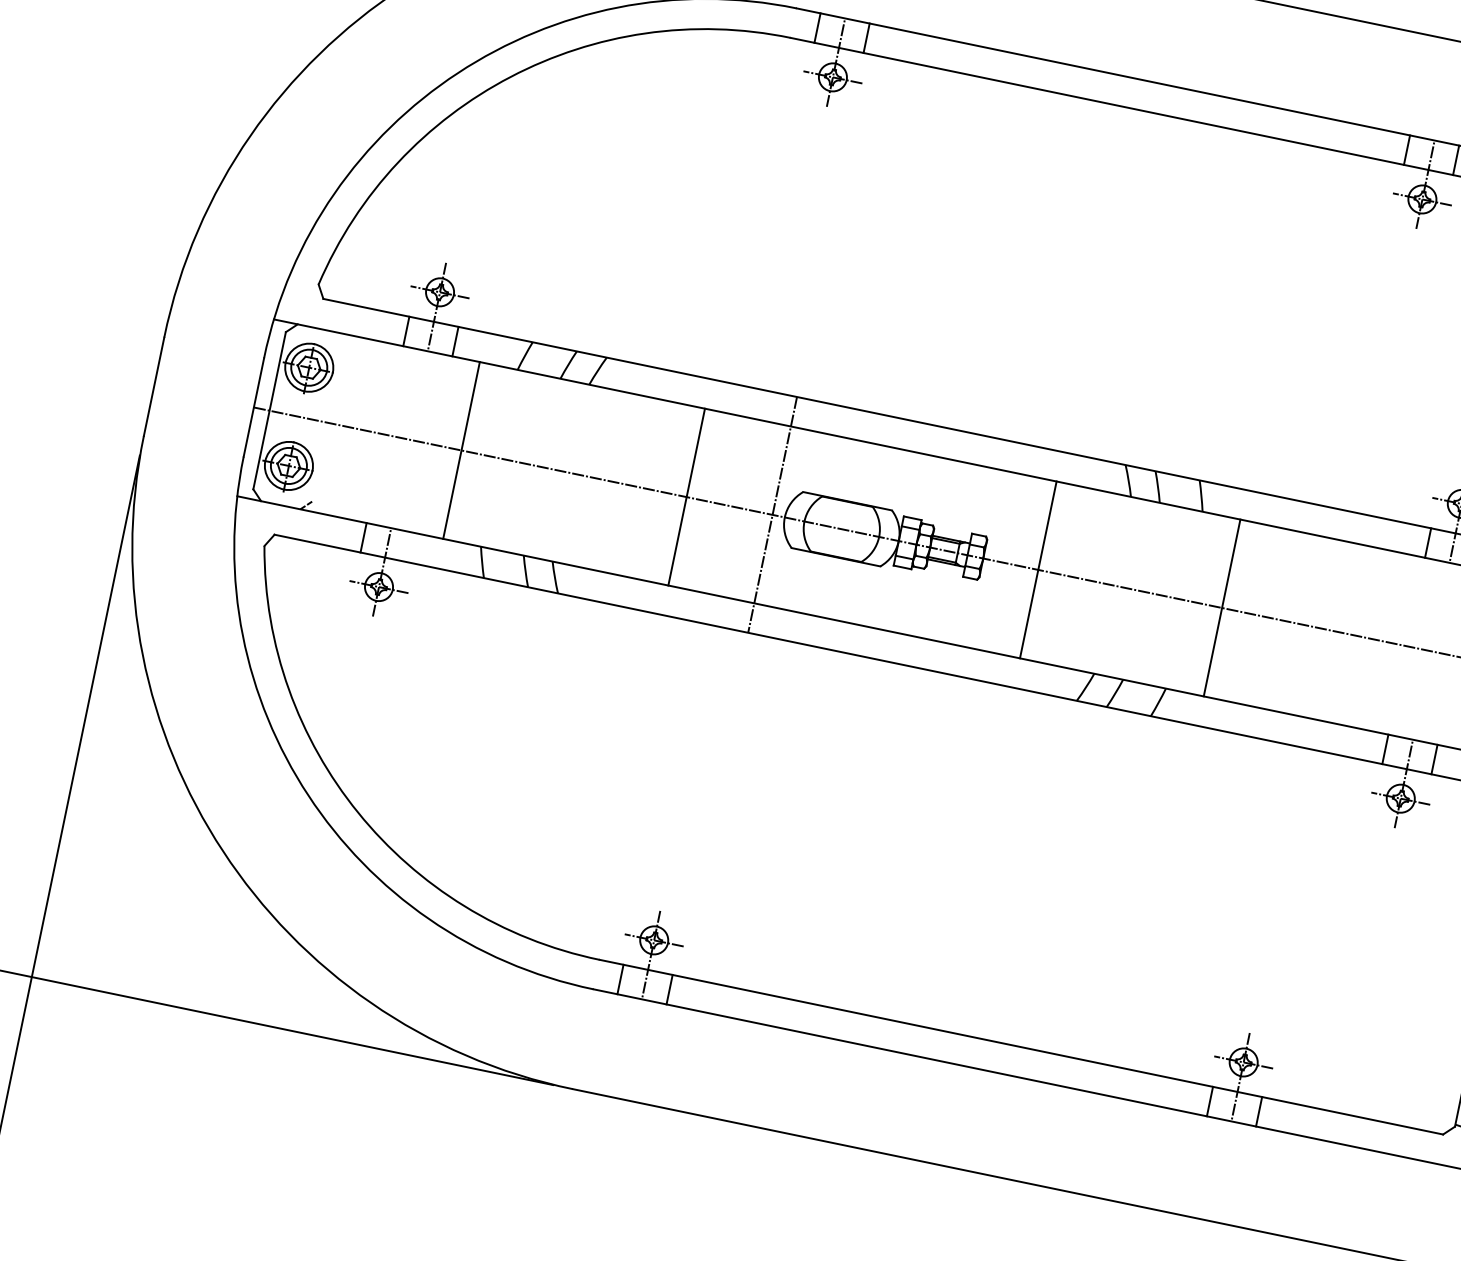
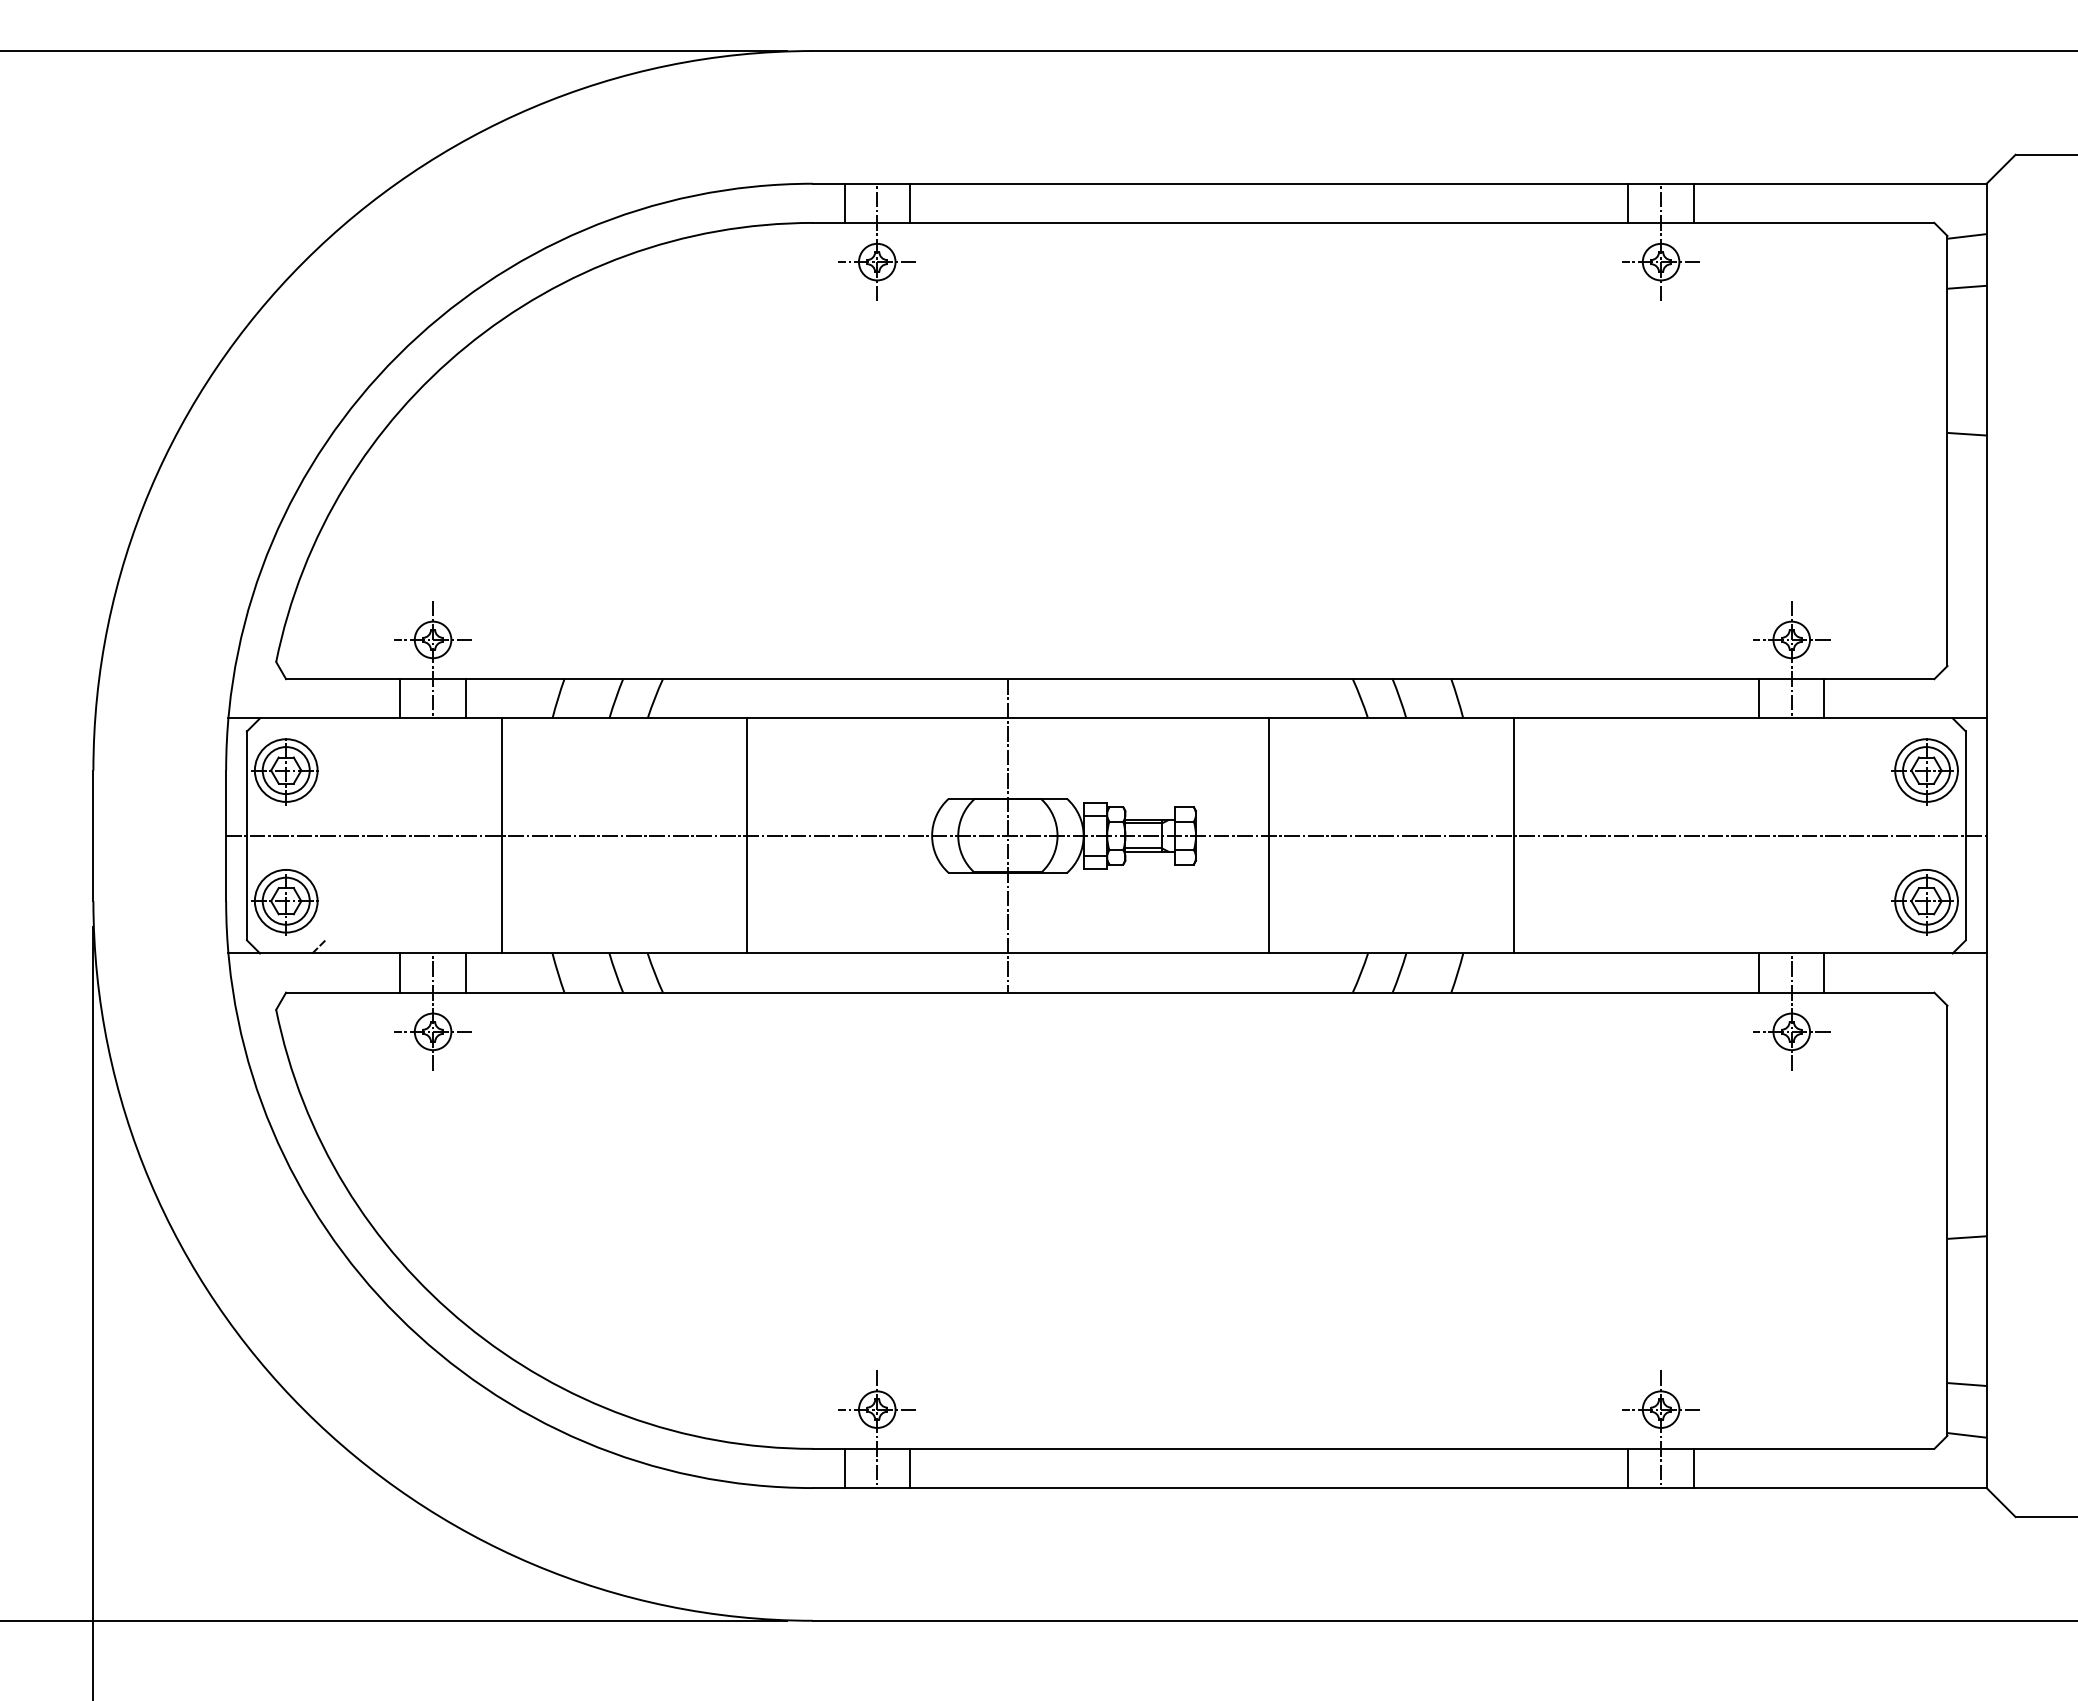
line: (686, 496) -> (746, 835), moved
line: (772, 514) -> (1007, 835), moved
line: (412, 547) -> (465, 972), added

